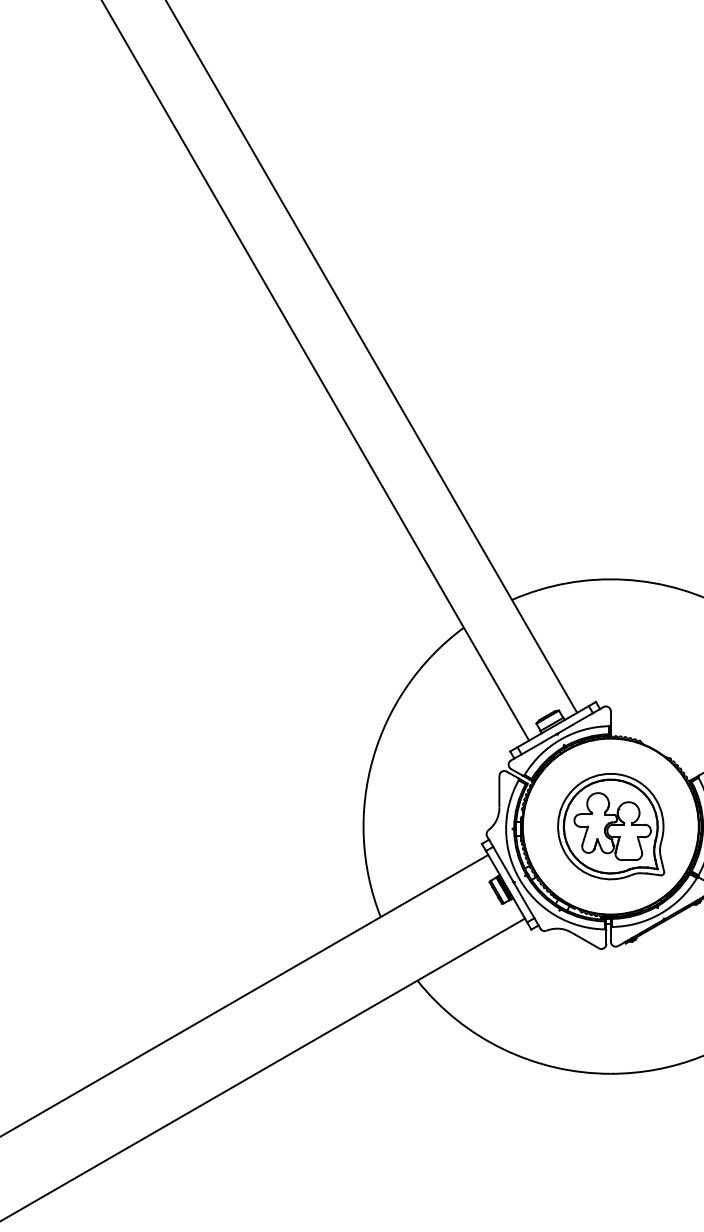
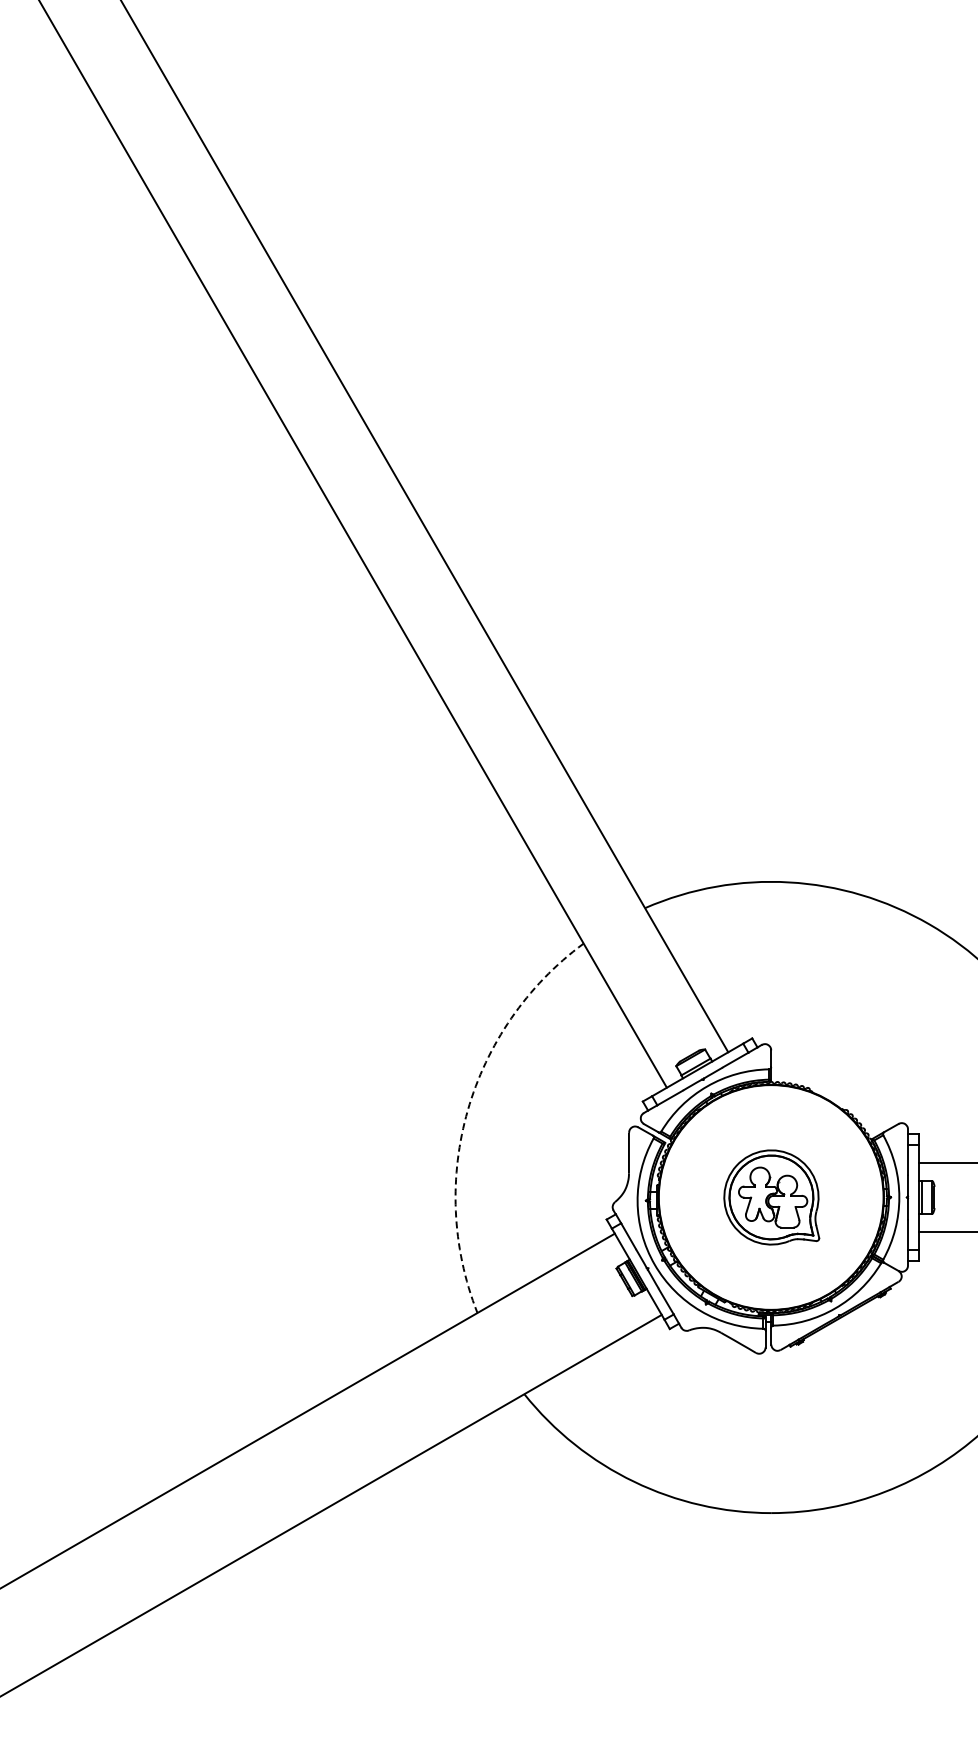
arc: (372, 758) -> (467, 1110), solid -> dashed
part: (611, 826) -> (771, 1197), size x0.7

